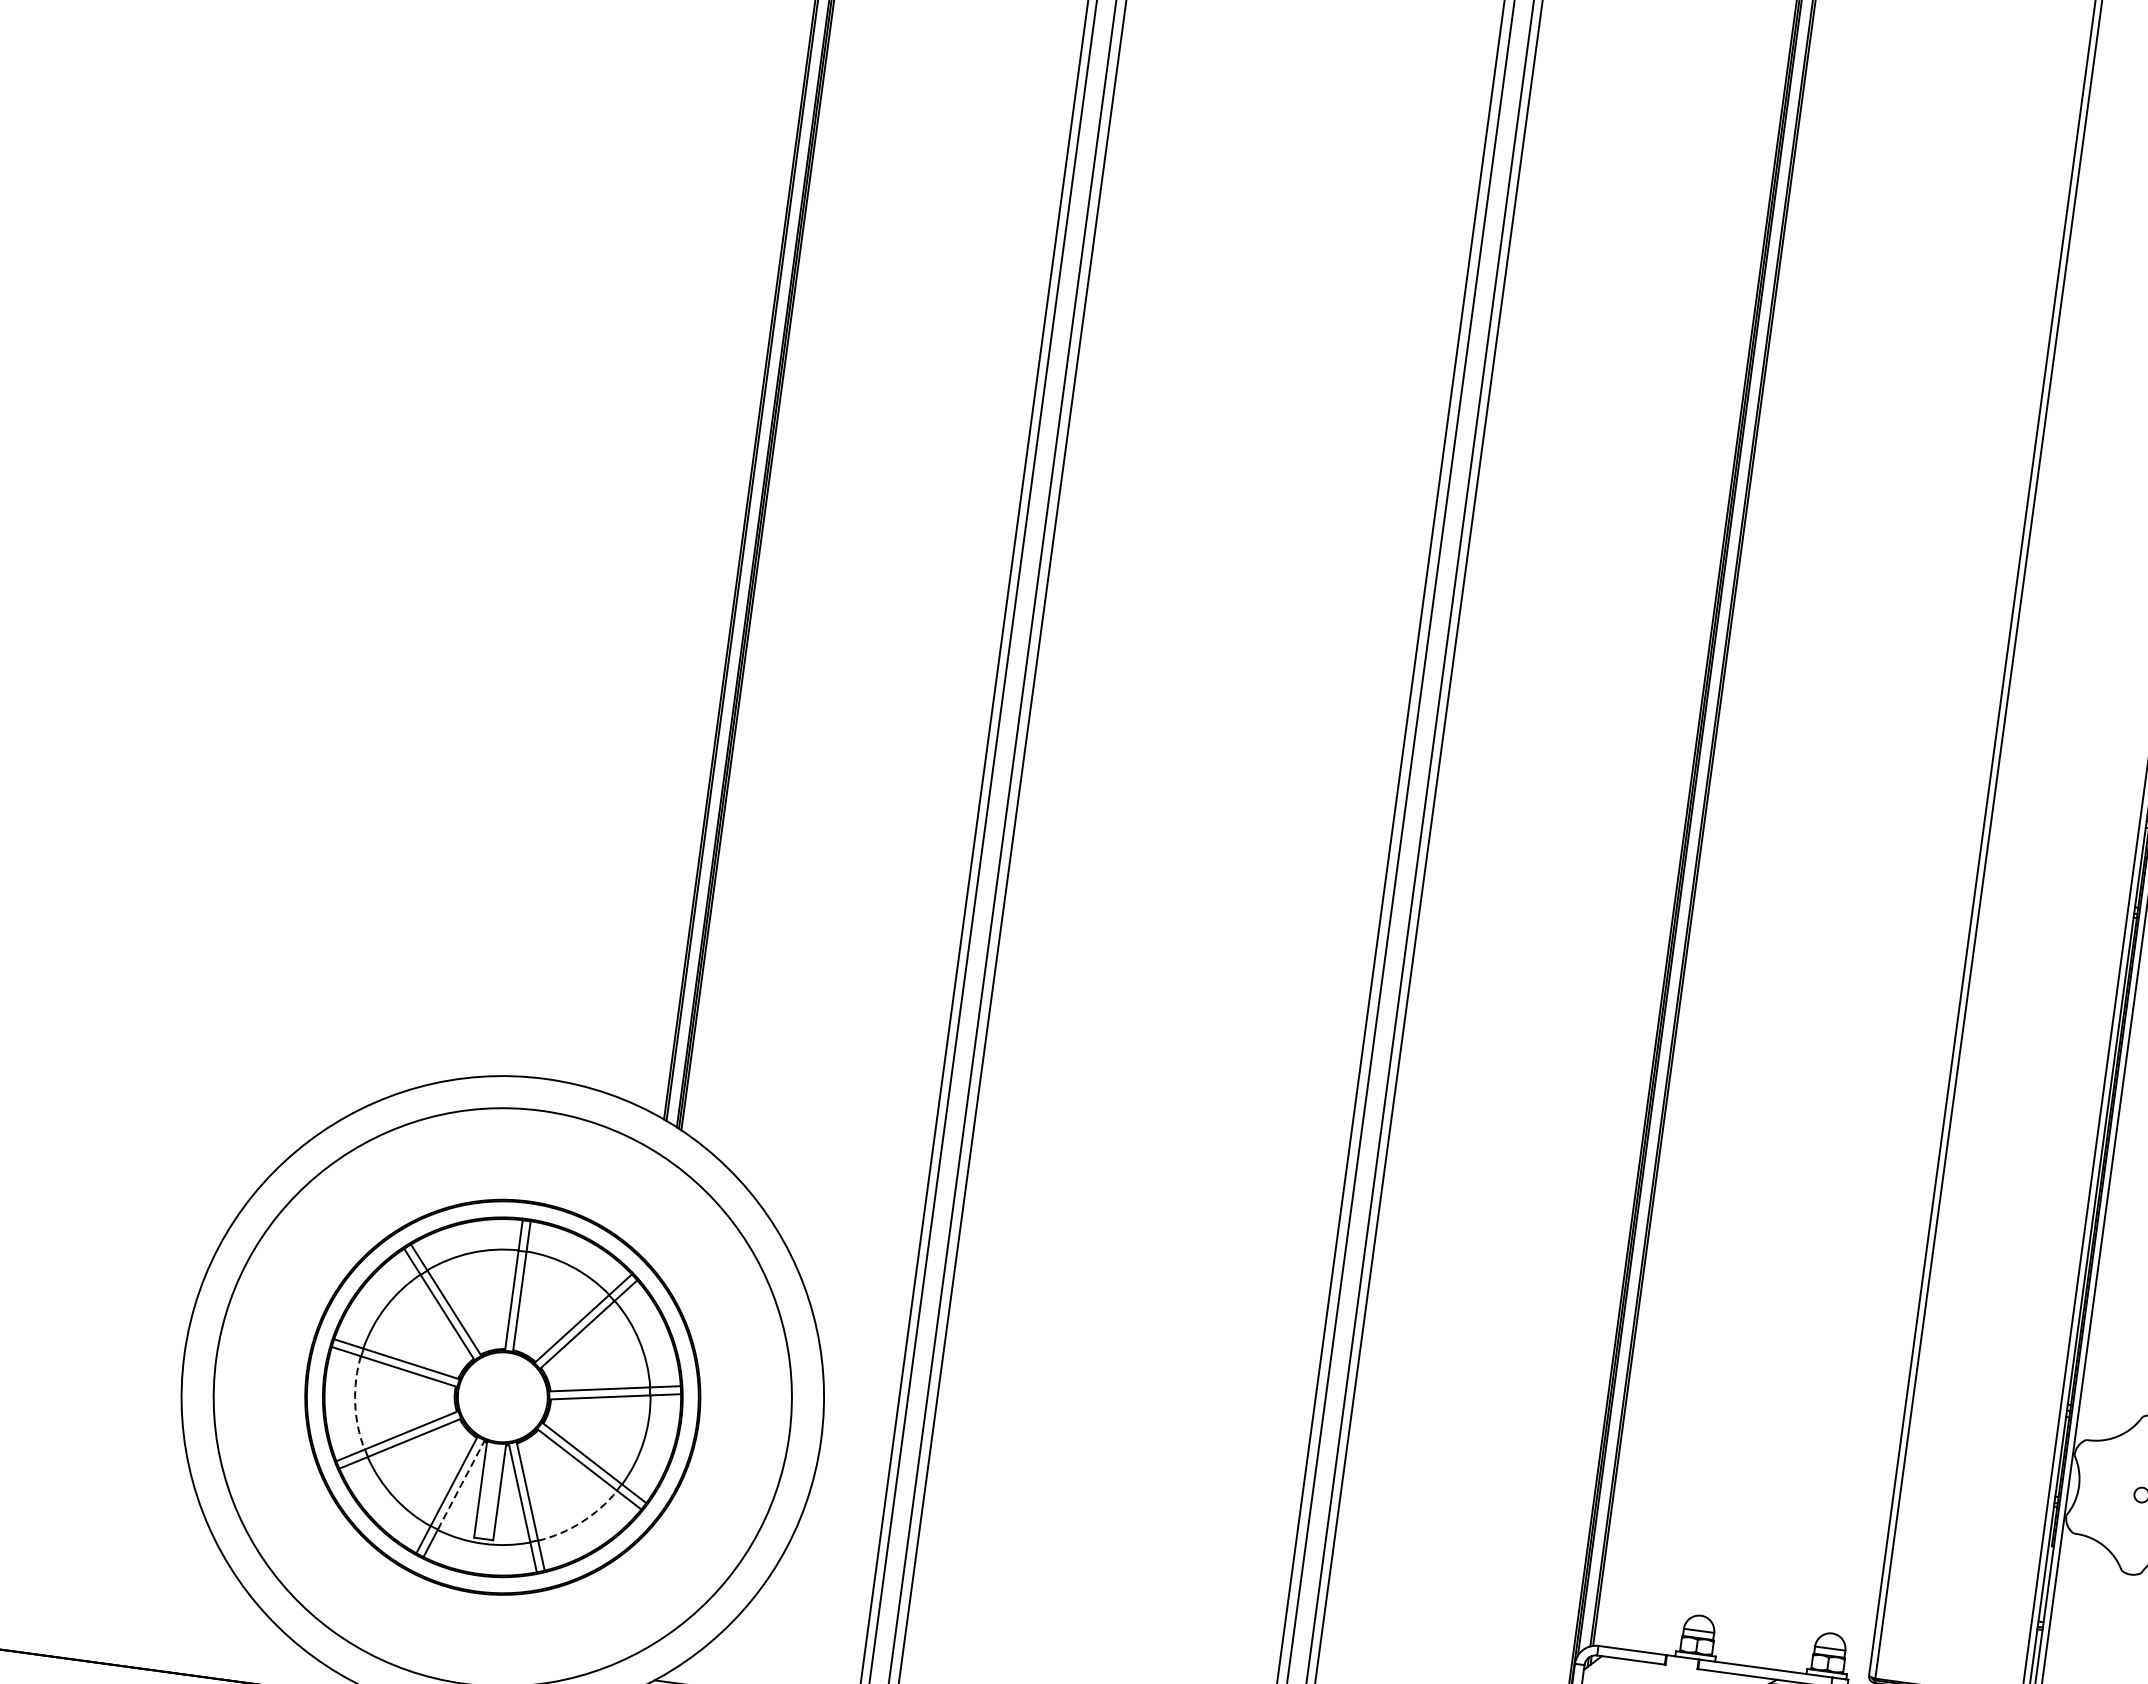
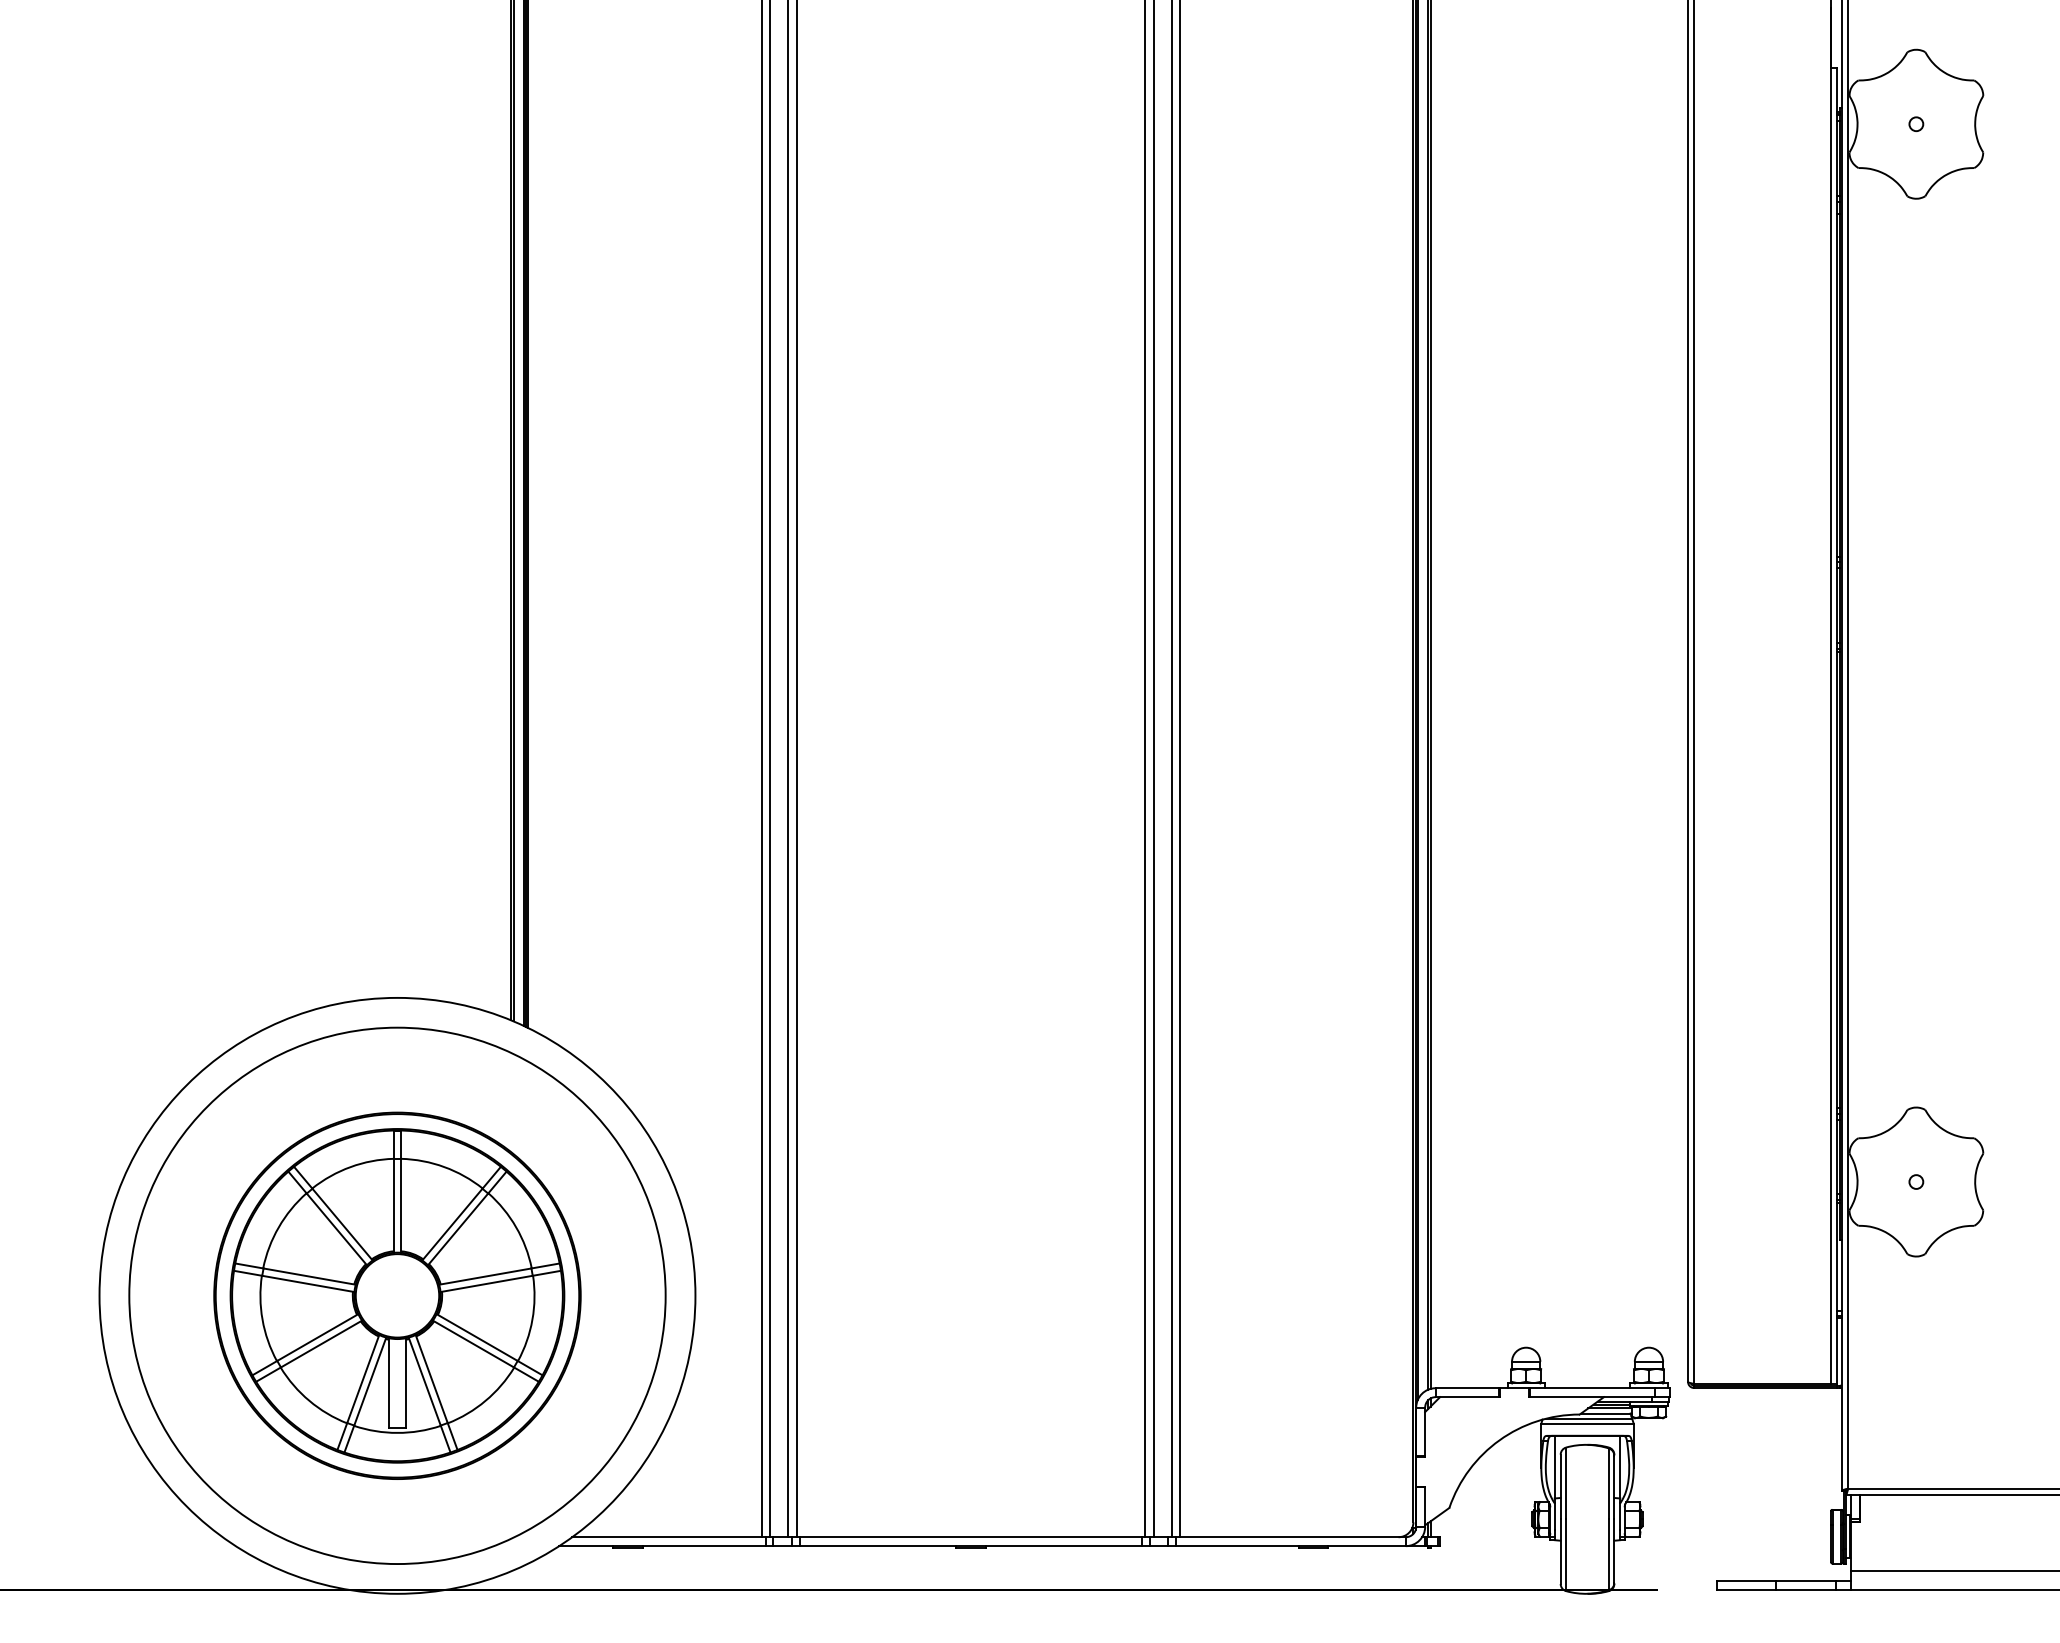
arc: (355, 1403) -> (262, 1319), dashed -> solid
line: (461, 1484) -> (370, 1381), dashed -> solid
arc: (581, 1521) -> (485, 1400), dashed -> solid

